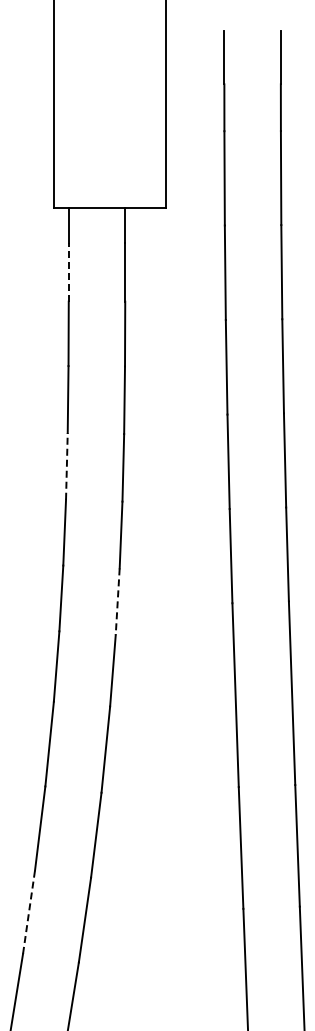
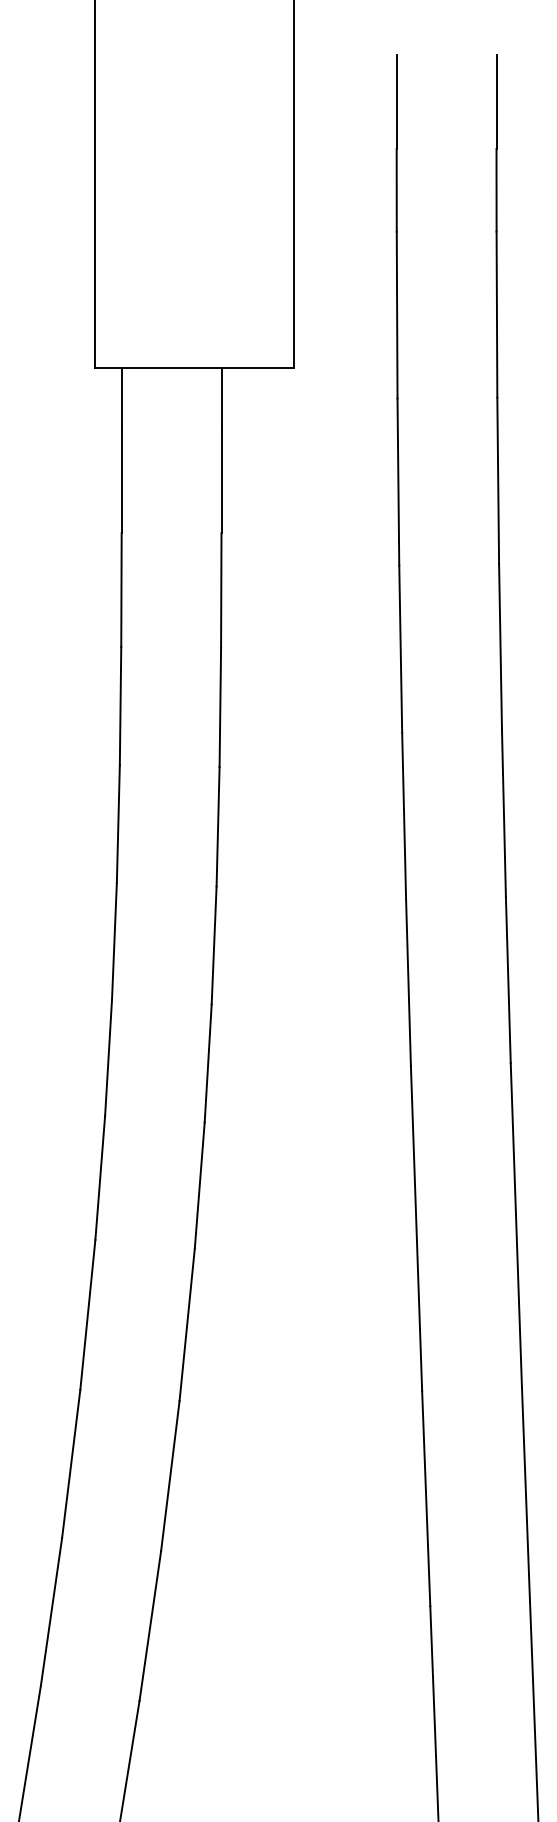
line: (68, 272) -> (121, 481), dashed -> solid
line: (66, 465) -> (117, 822), dashed -> solid
line: (117, 602) -> (207, 1064), dashed -> solid
line: (29, 911) -> (52, 1610), dashed -> solid

